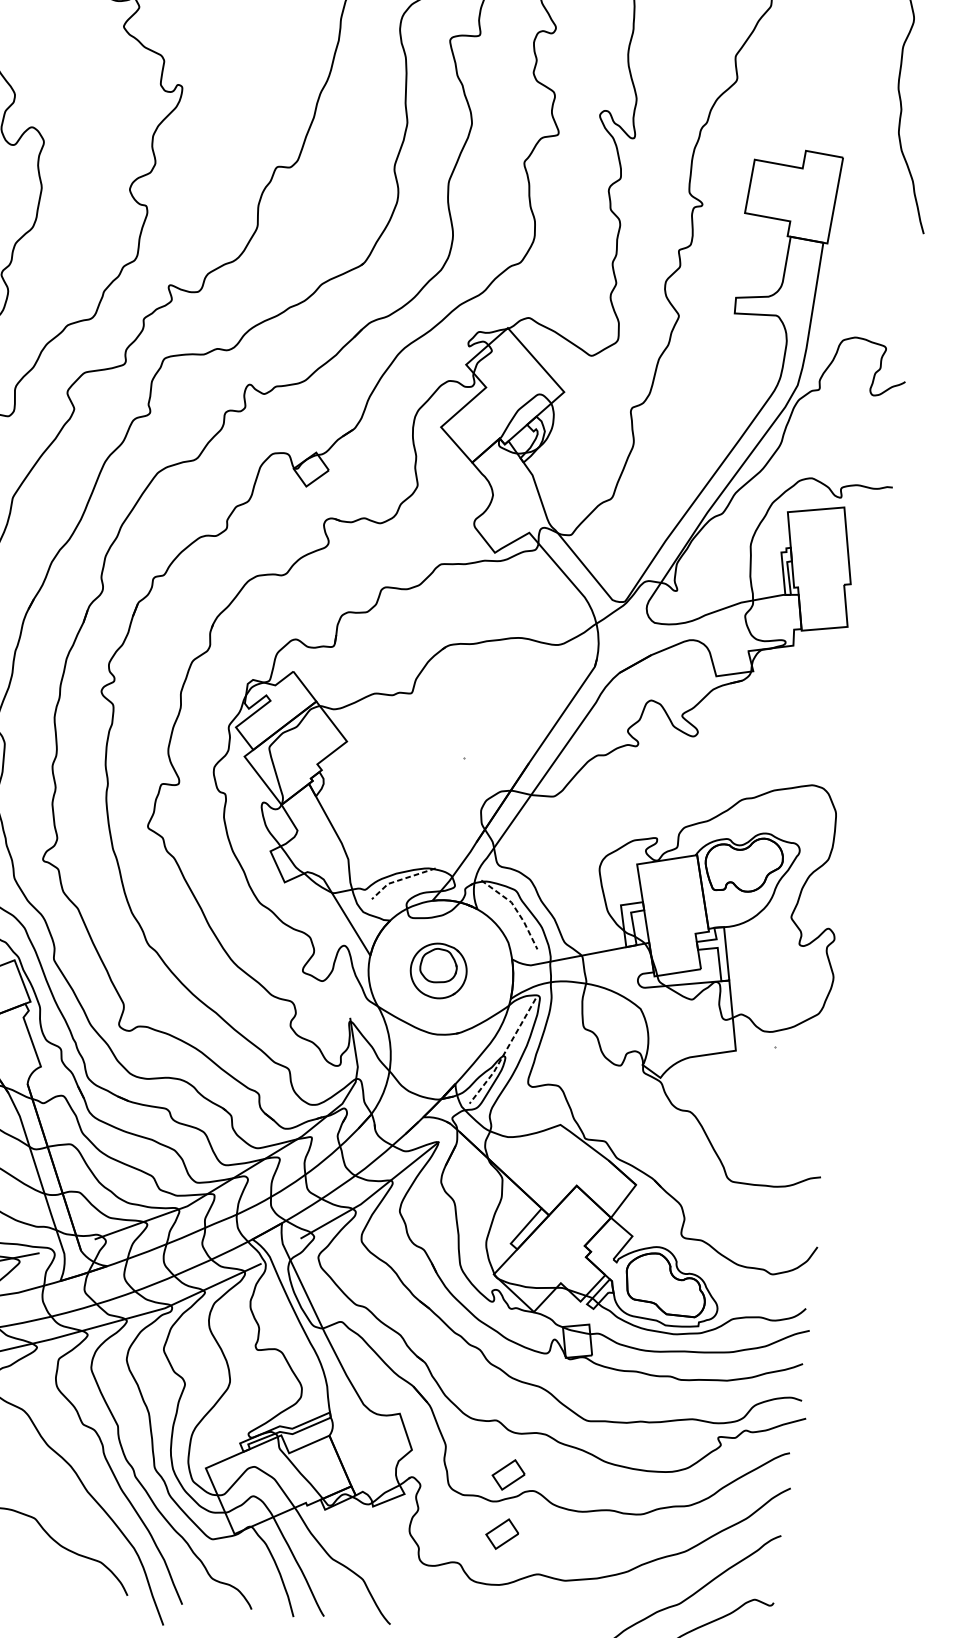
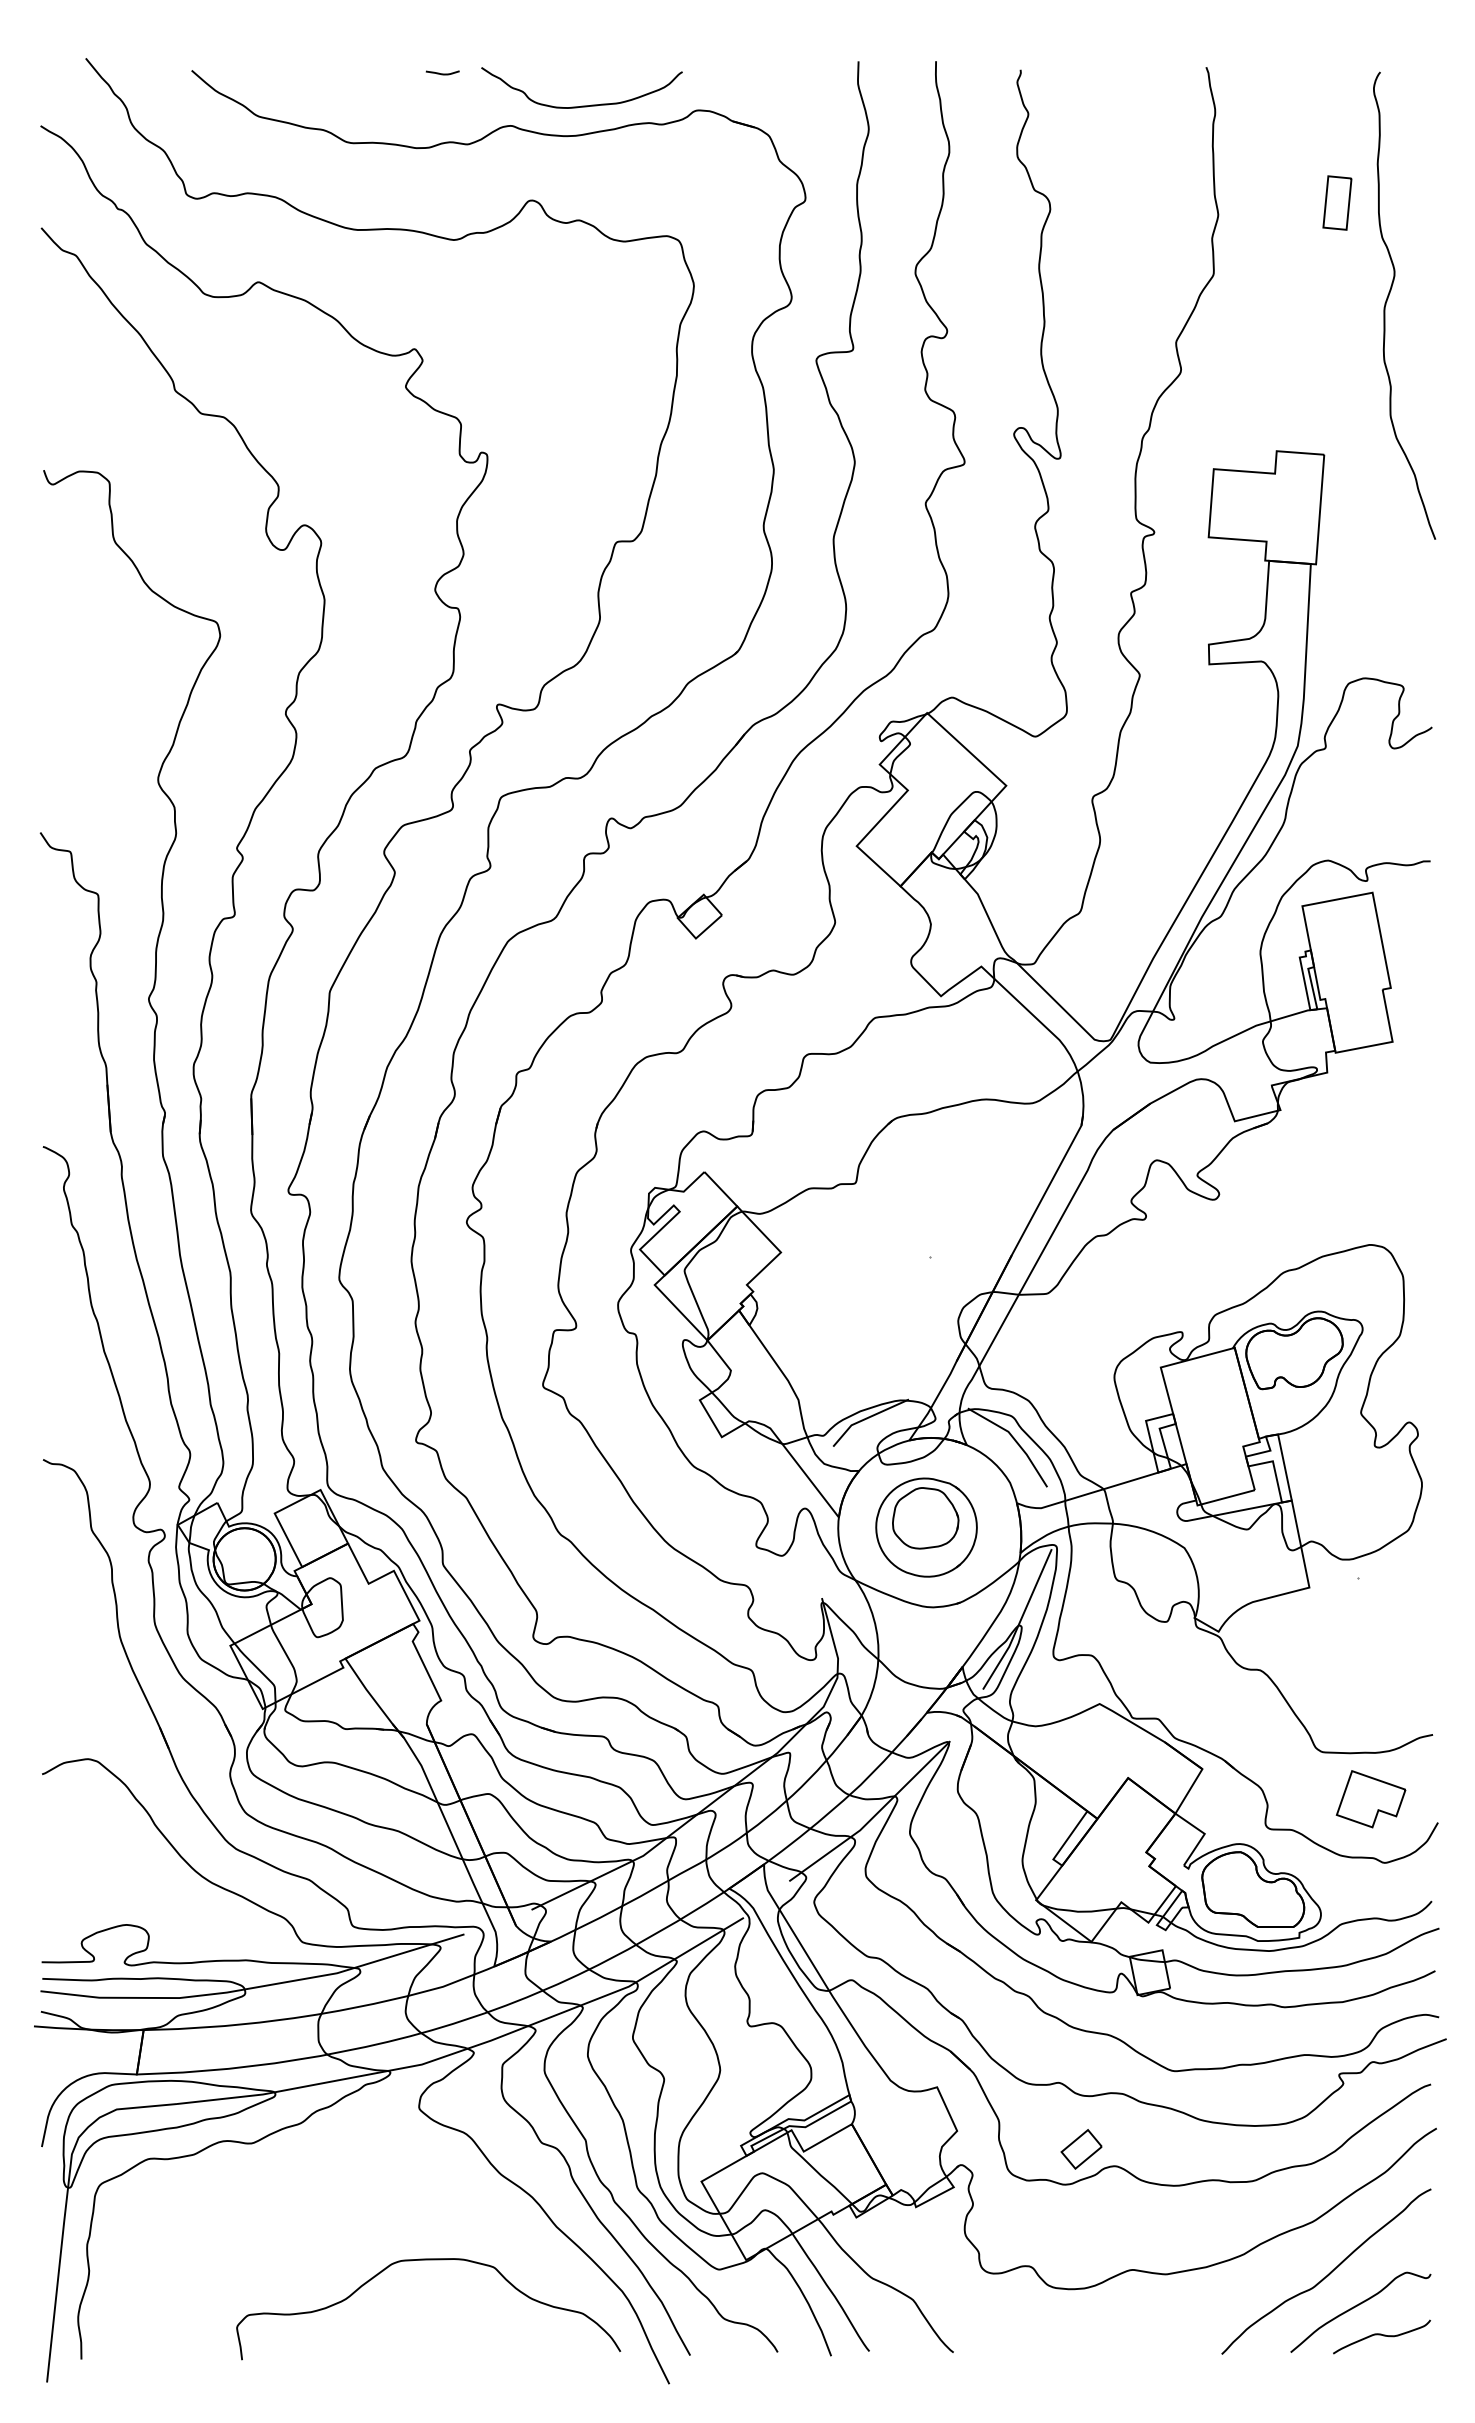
line: (400, 879) -> (866, 1418), dashed -> solid
line: (516, 909) -> (1015, 1440), dashed -> solid
part: (438, 970) -> (926, 1527), size x1.43
line: (504, 1053) -> (1019, 1622), dashed -> solid
part: (766, 1223) -> (1370, 1799), added
part: (502, 1534) -> (1081, 2224), removed

